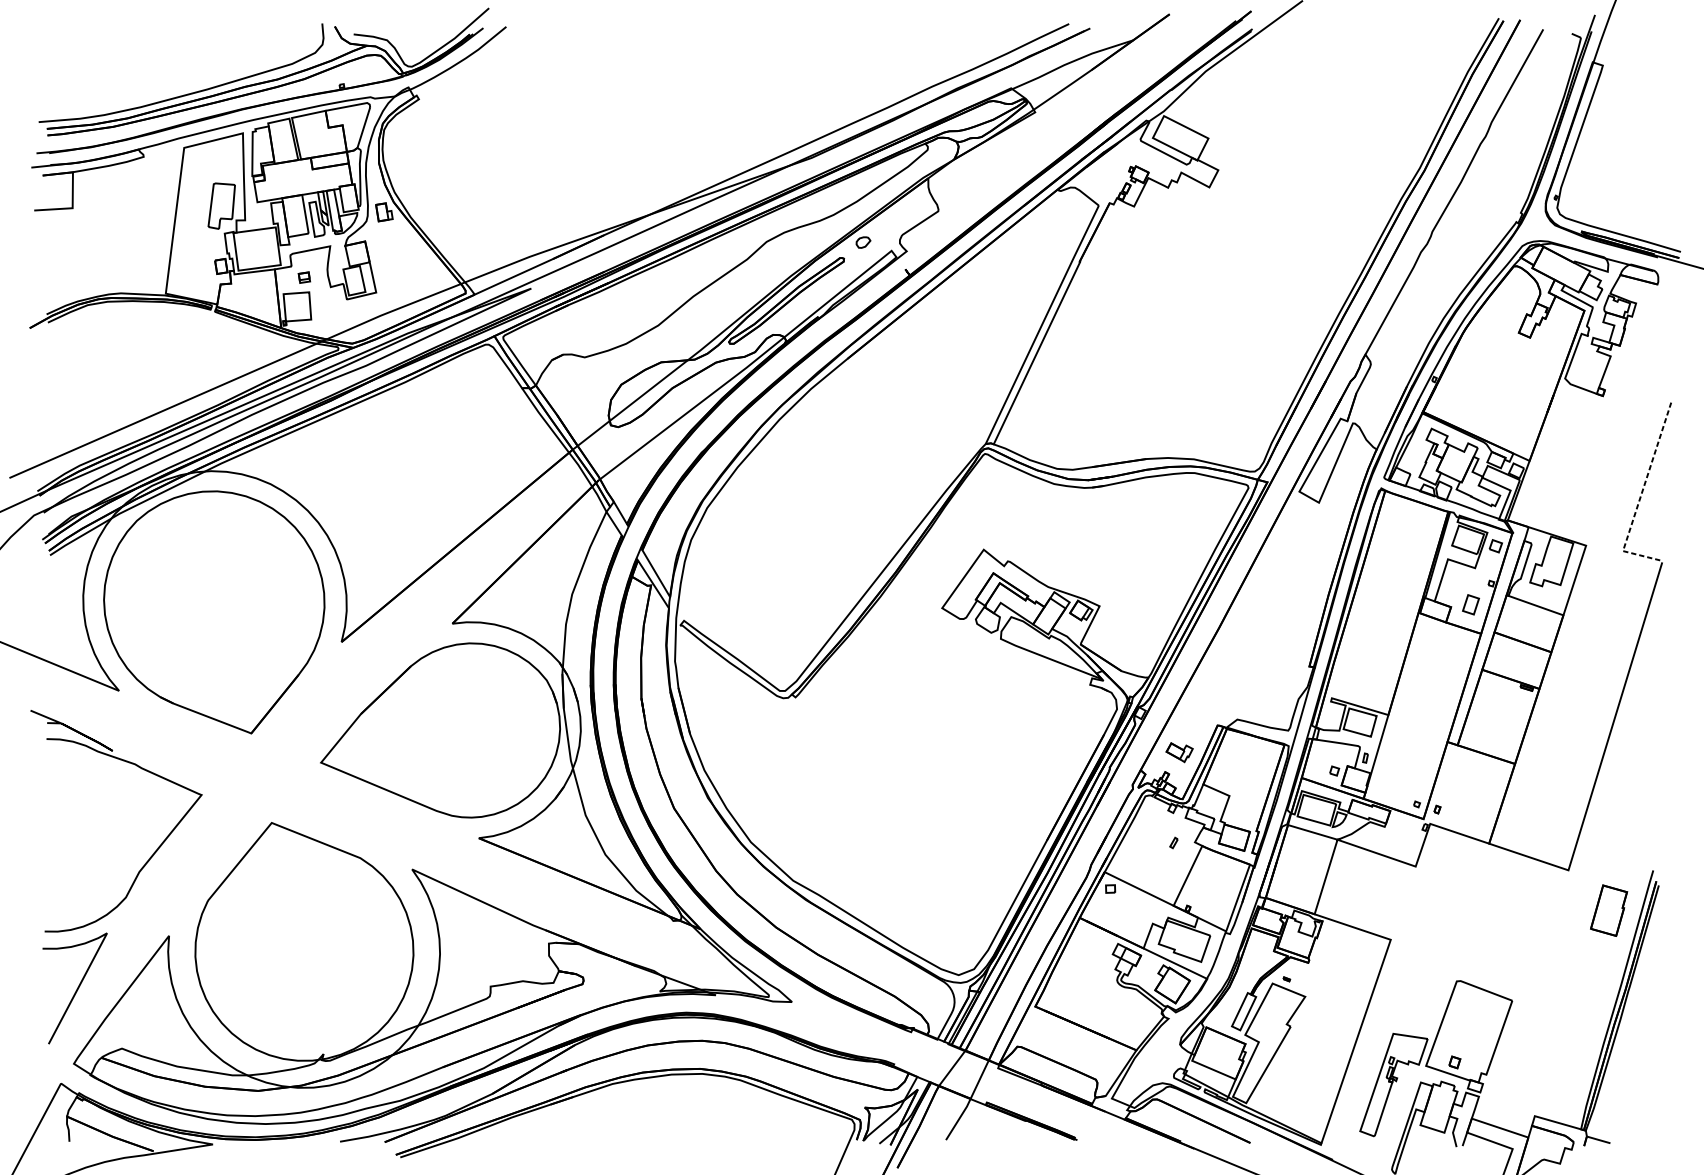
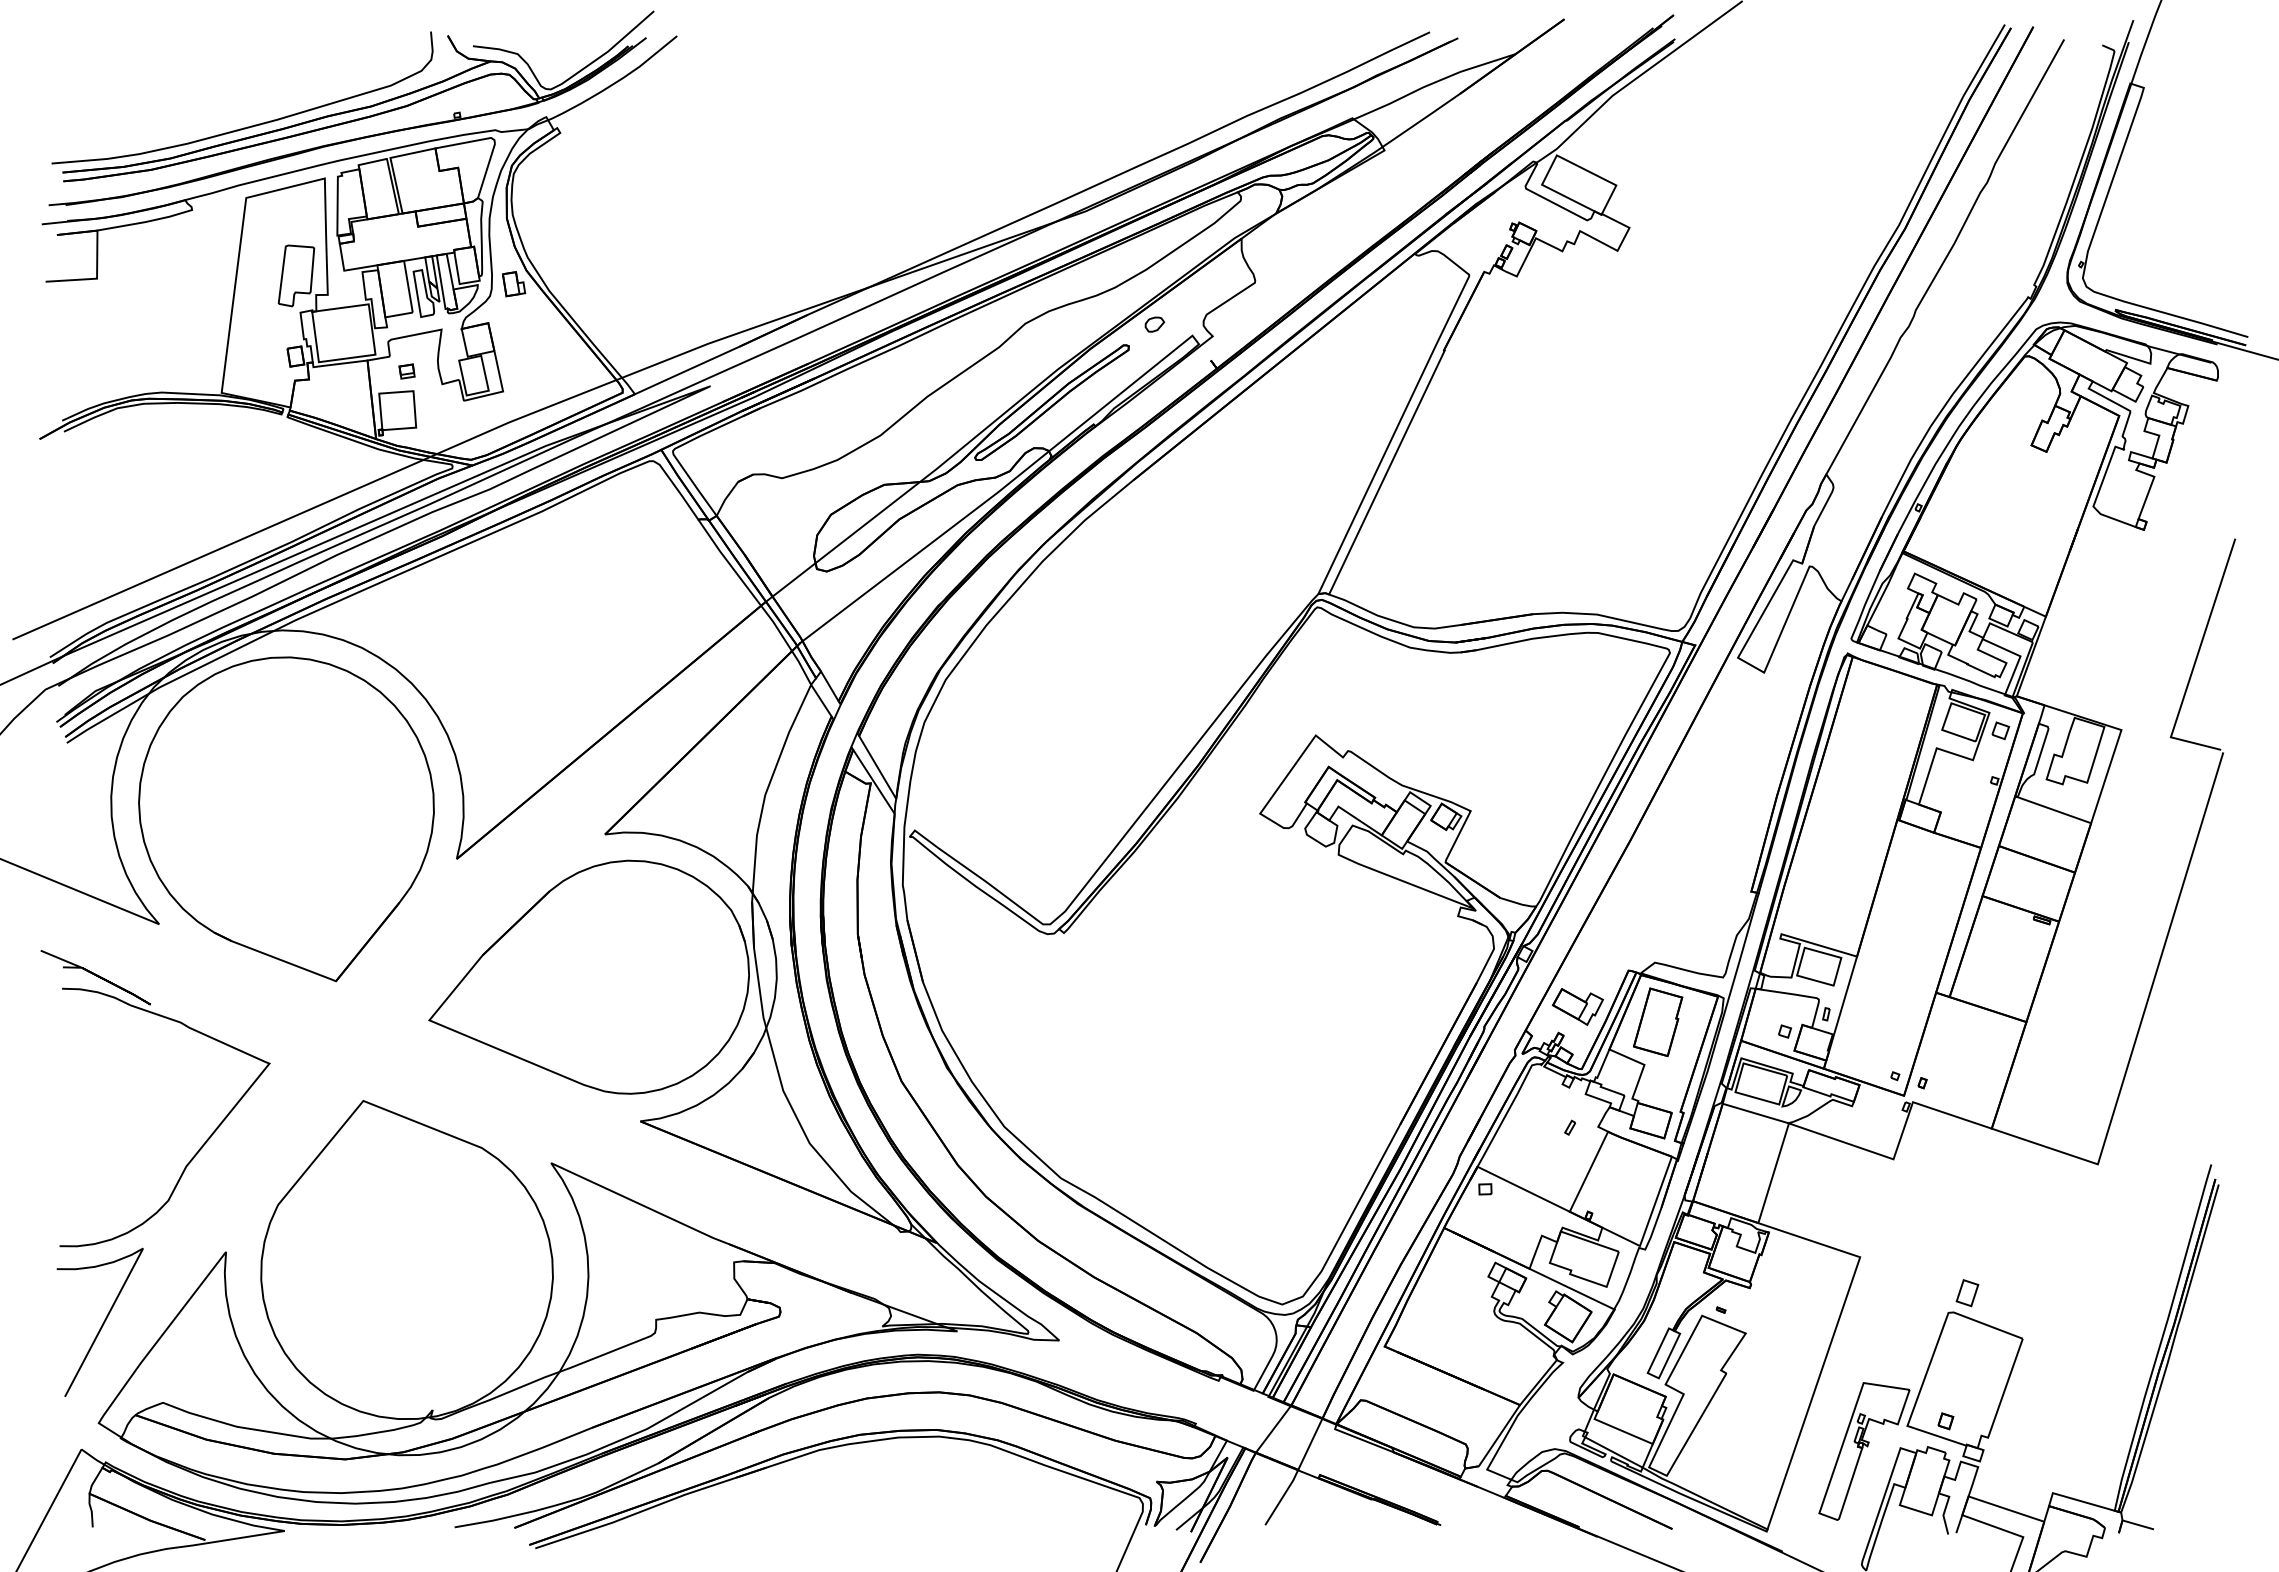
line: (1640, 495) -> (2194, 663), dashed -> solid
part: (1471, 605) -> (1967, 1293), moved
part: (1179, 752) -> (1577, 1006), size x1.43
part: (1609, 910) -> (1658, 1021), moved

